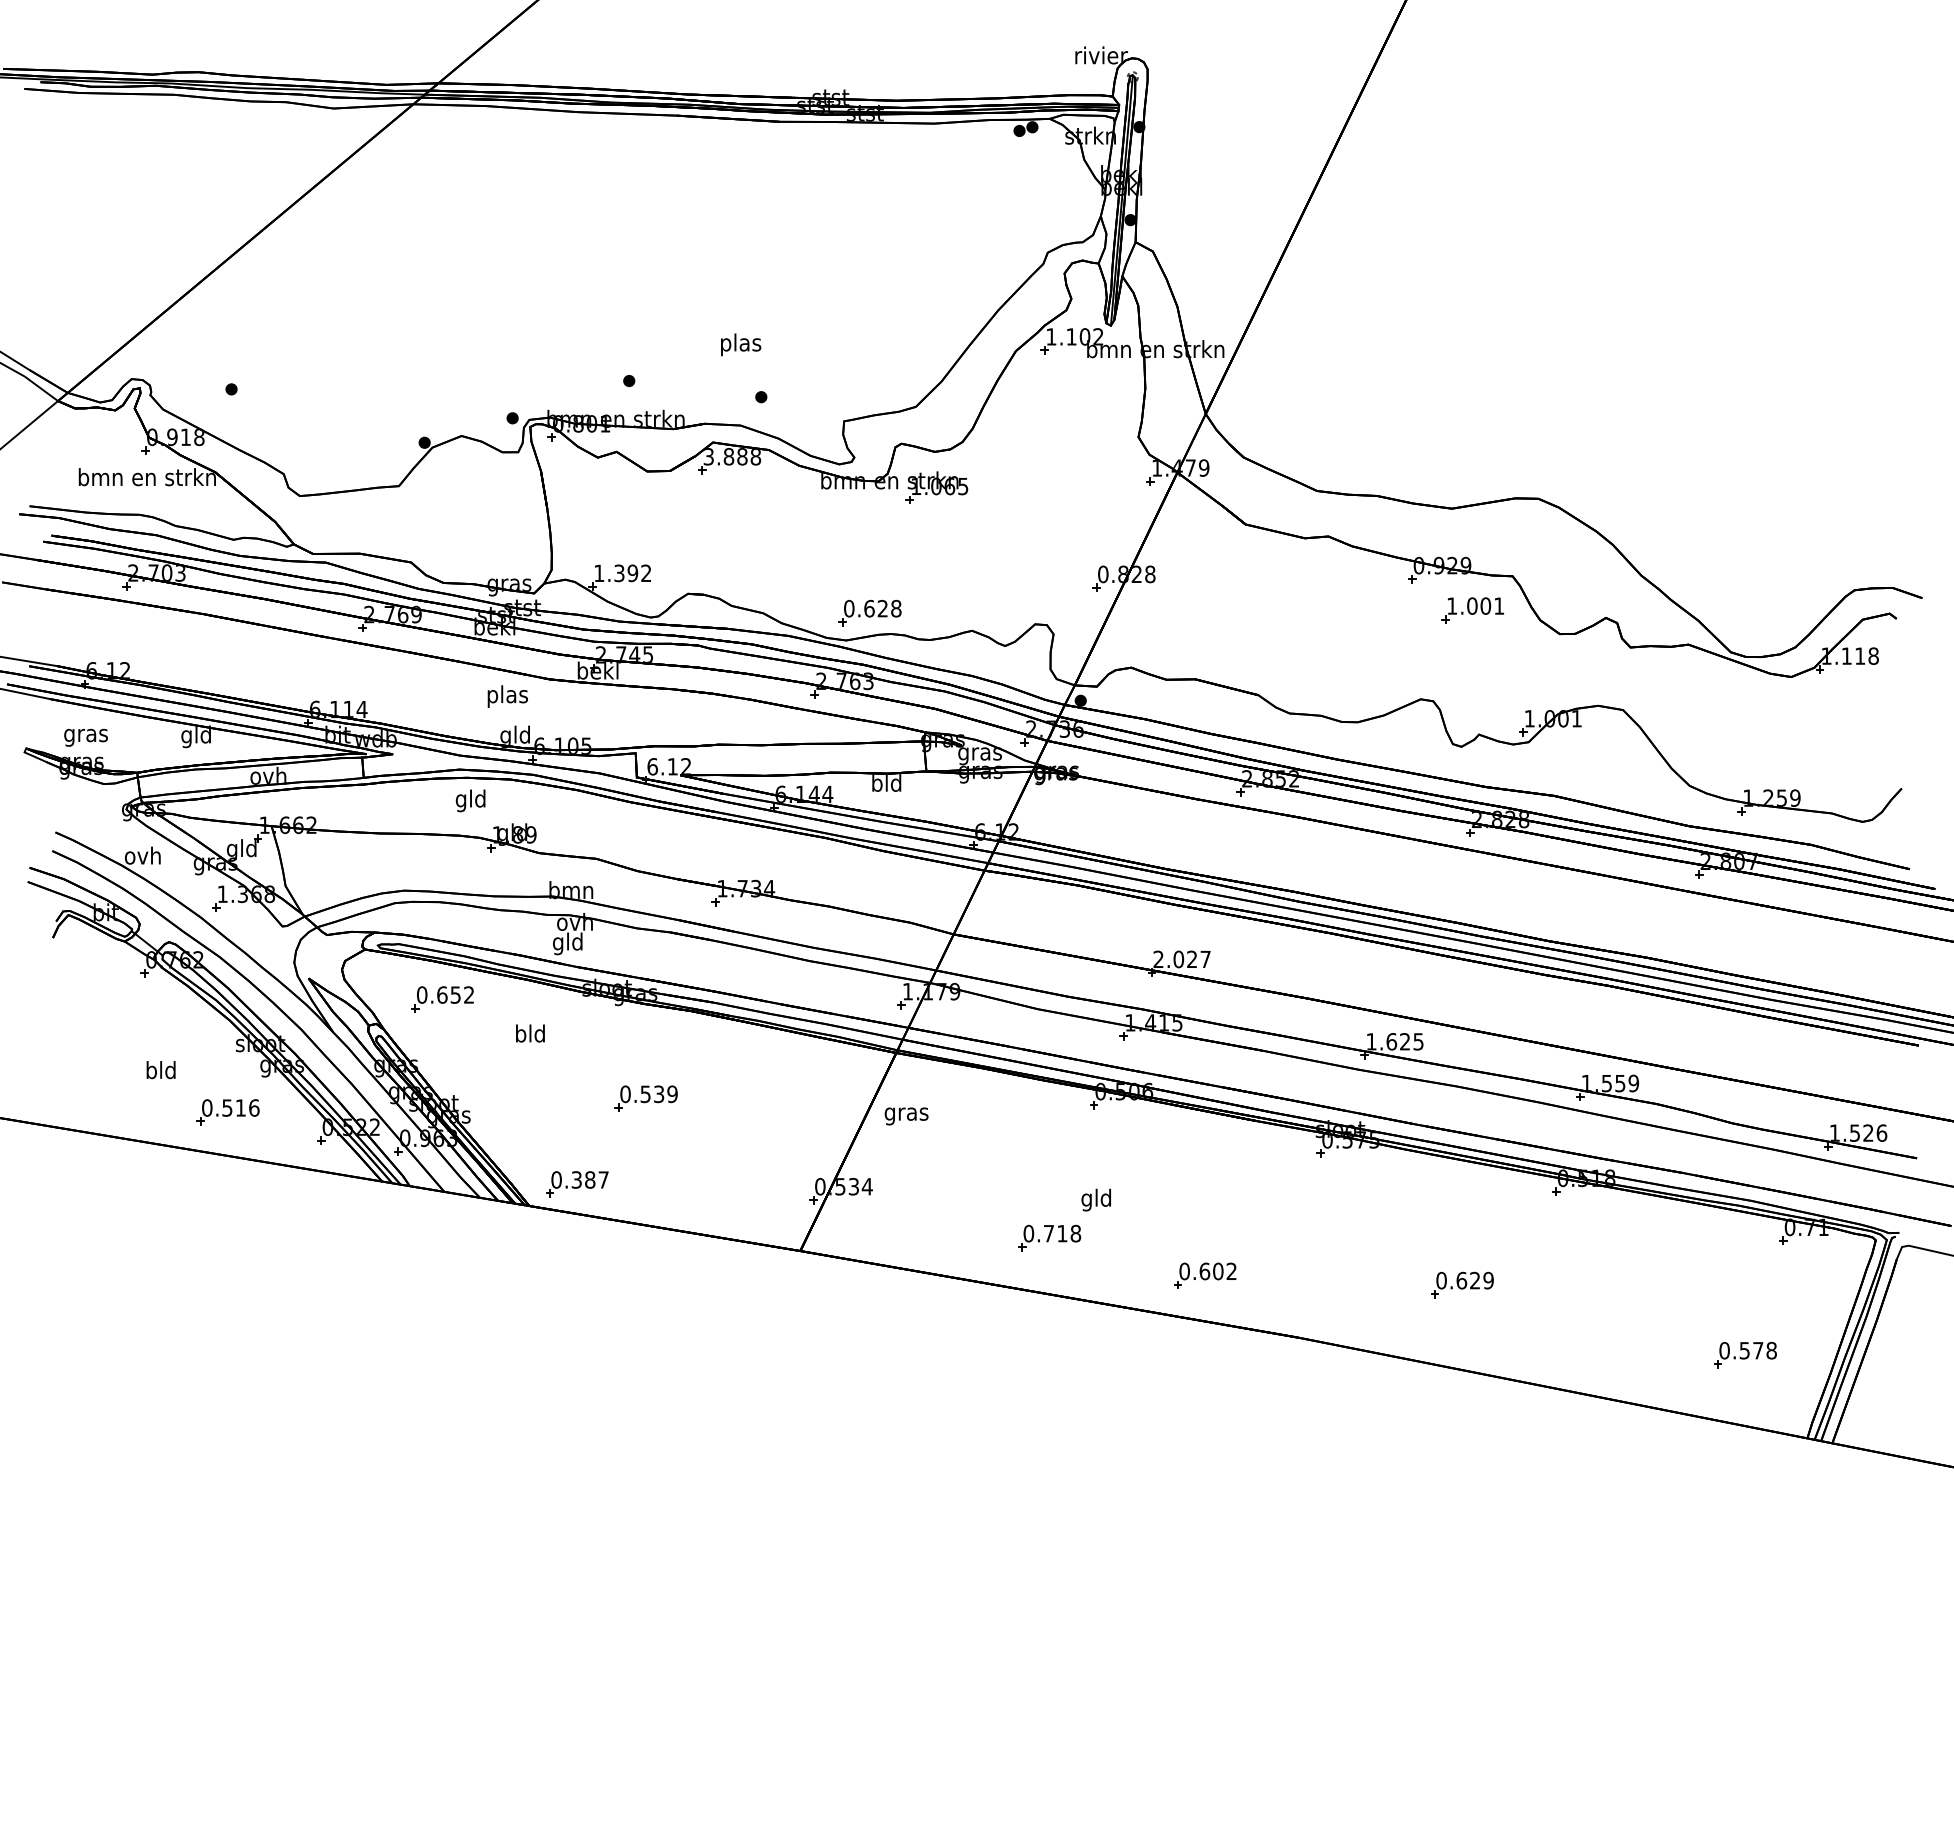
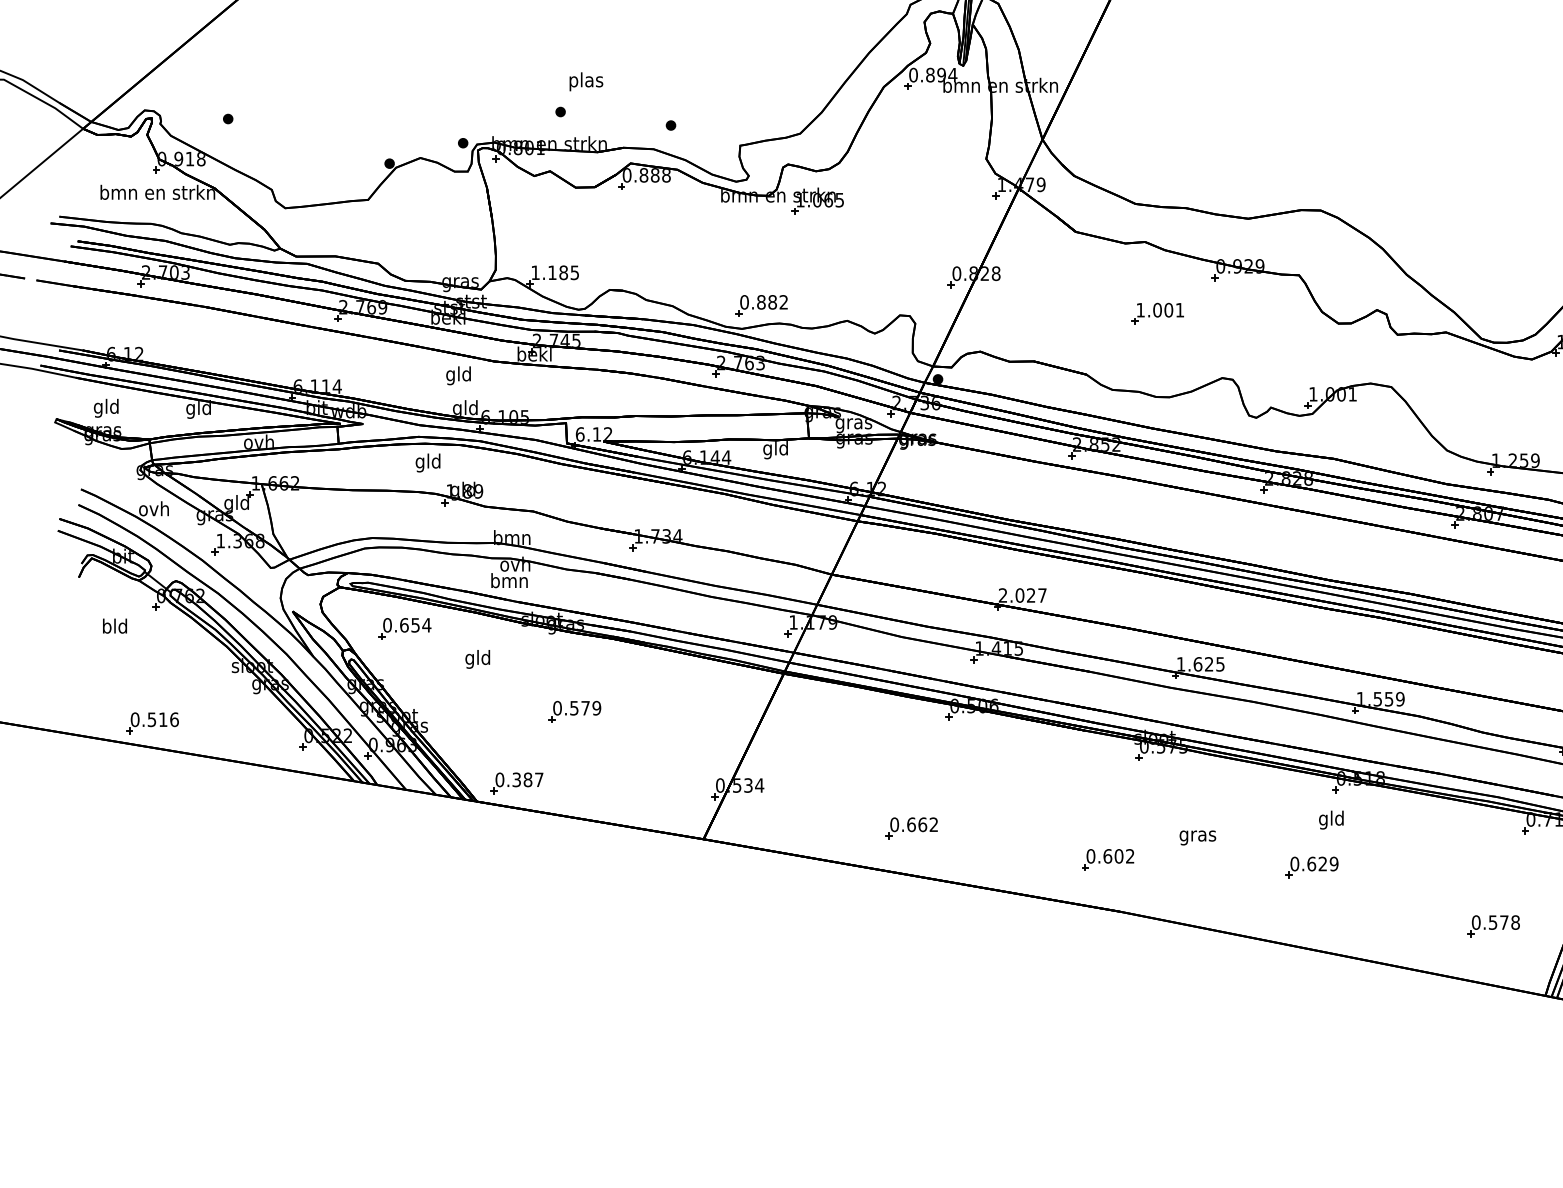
text: (1075, 336) -> (933, 74), 1.102 -> 0.894
text: (741, 344) -> (586, 81), moved
text: (708, 456) -> (626, 175), 3.888 -> 0.888
text: (632, 573) -> (563, 272), 1.392 -> 1.185
text: (882, 608) -> (772, 302), 0.628 -> 0.882
part: (1472, 610) -> (1157, 313), moved
text: (507, 696) -> (458, 375), plas -> gld
text: (85, 735) -> (106, 408), gras -> gld
text: (876, 785) -> (767, 450), bld -> gld
text: (567, 943) -> (509, 582), gld -> bmn
text: (468, 994) -> (426, 624), 0.652 -> 0.654
text: (520, 1035) -> (469, 659), bld -> gld
text: (160, 1070) -> (114, 626), moved
text: (659, 1094) -> (585, 708), 0.539 -> 0.579
part: (227, 1112) -> (152, 723), moved
text: (906, 1116) -> (1197, 837), moved
text: (1095, 1199) -> (1330, 819), moved
text: (1062, 1233) -> (922, 824), 0.718 -> 0.662
part: (1205, 1275) -> (1108, 859), moved
part: (1462, 1284) -> (1312, 867), moved

